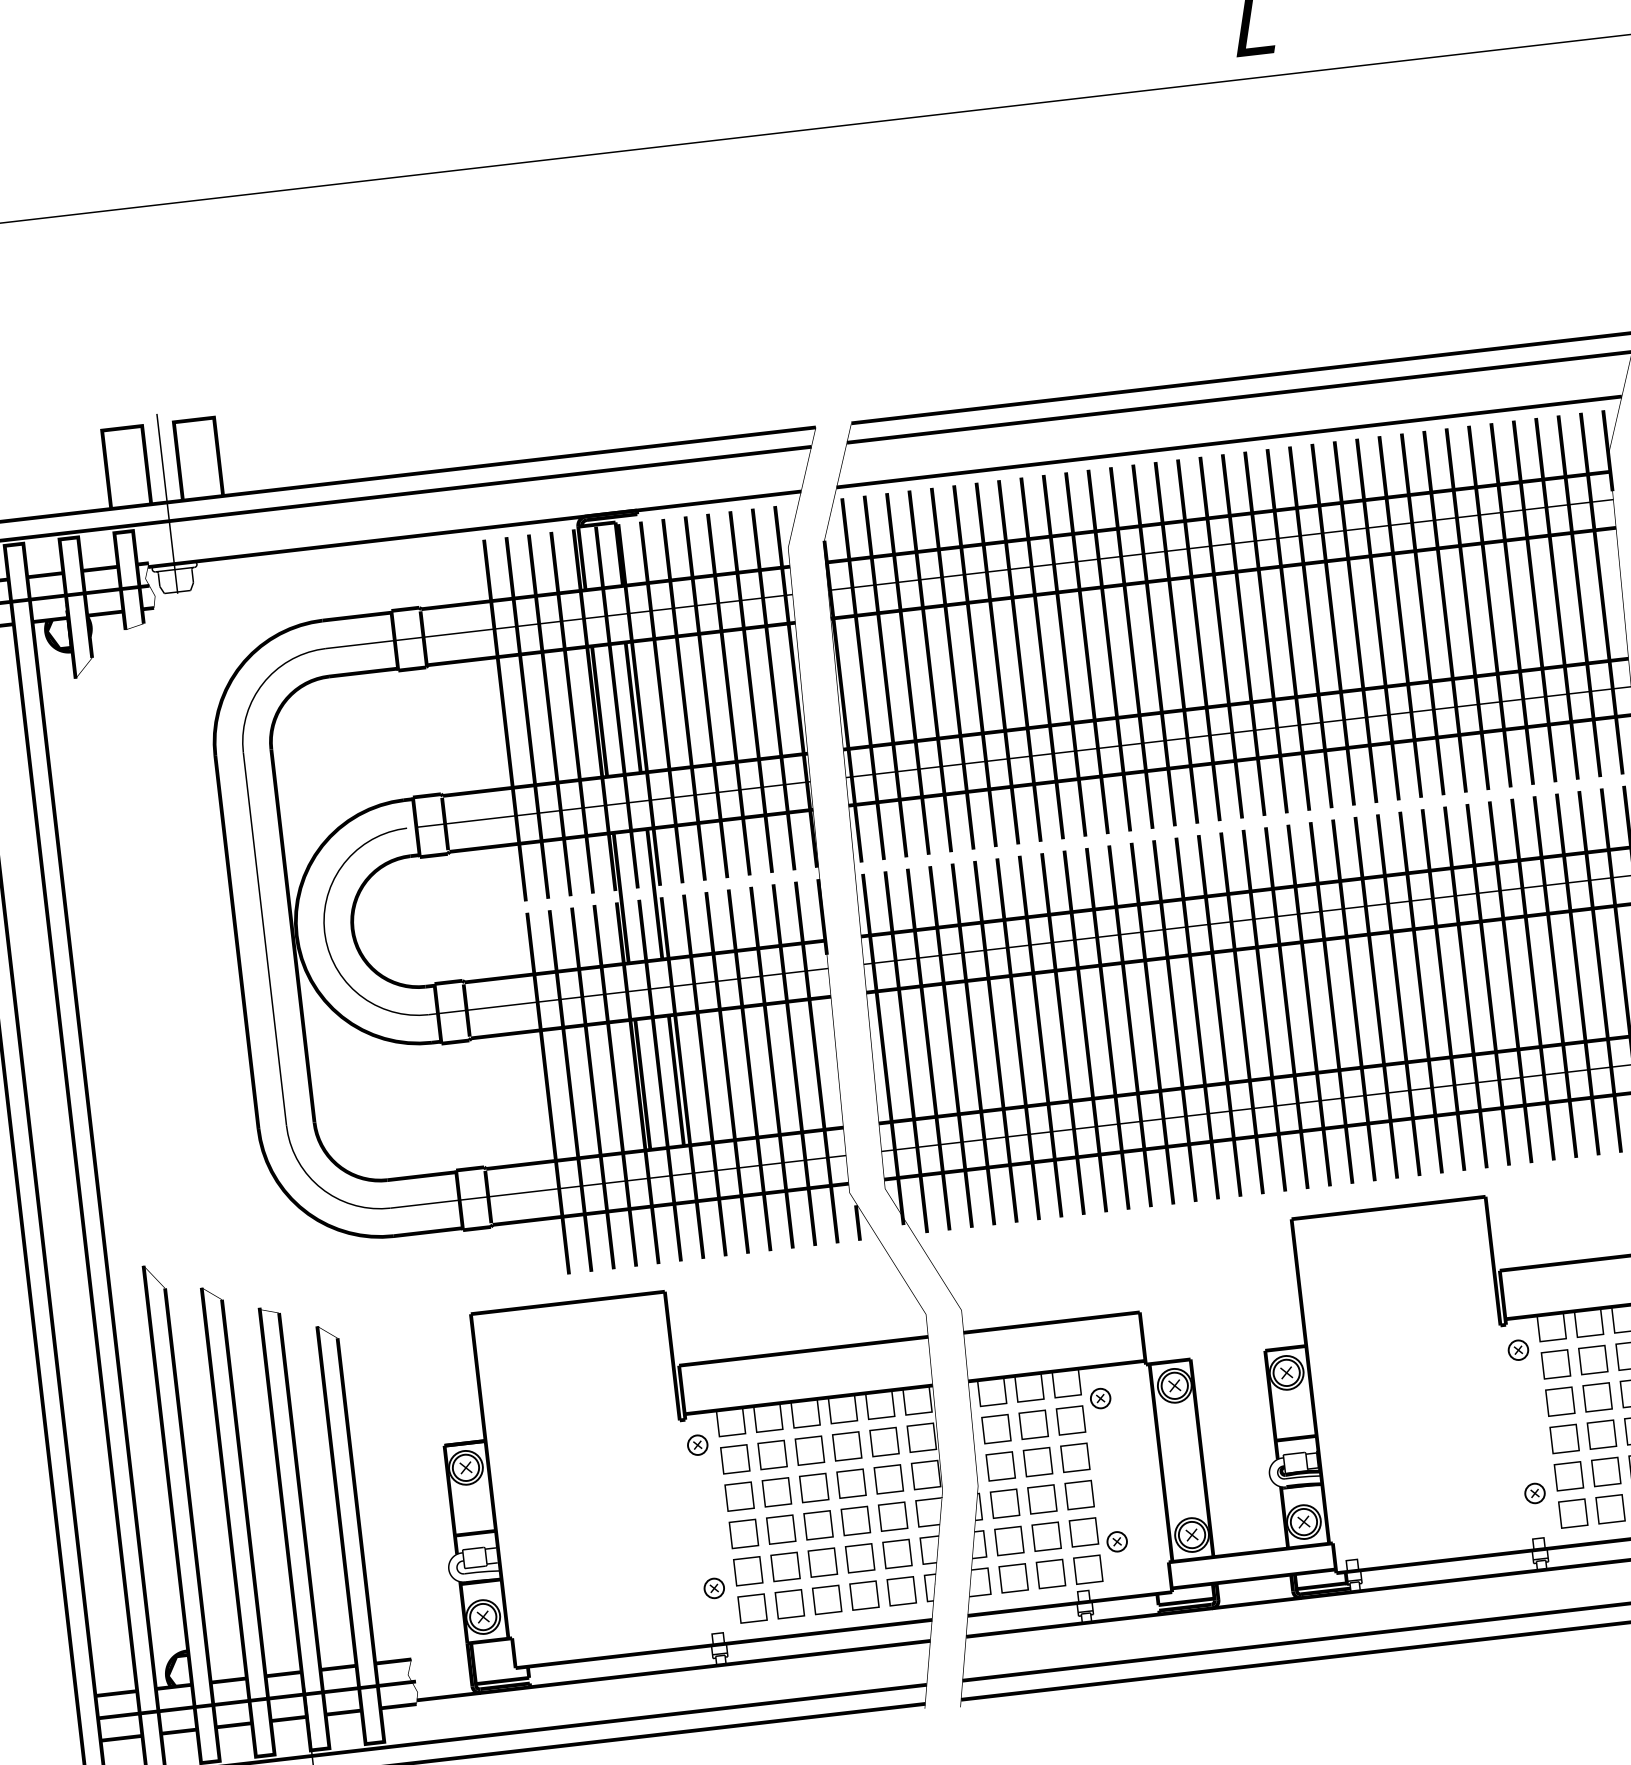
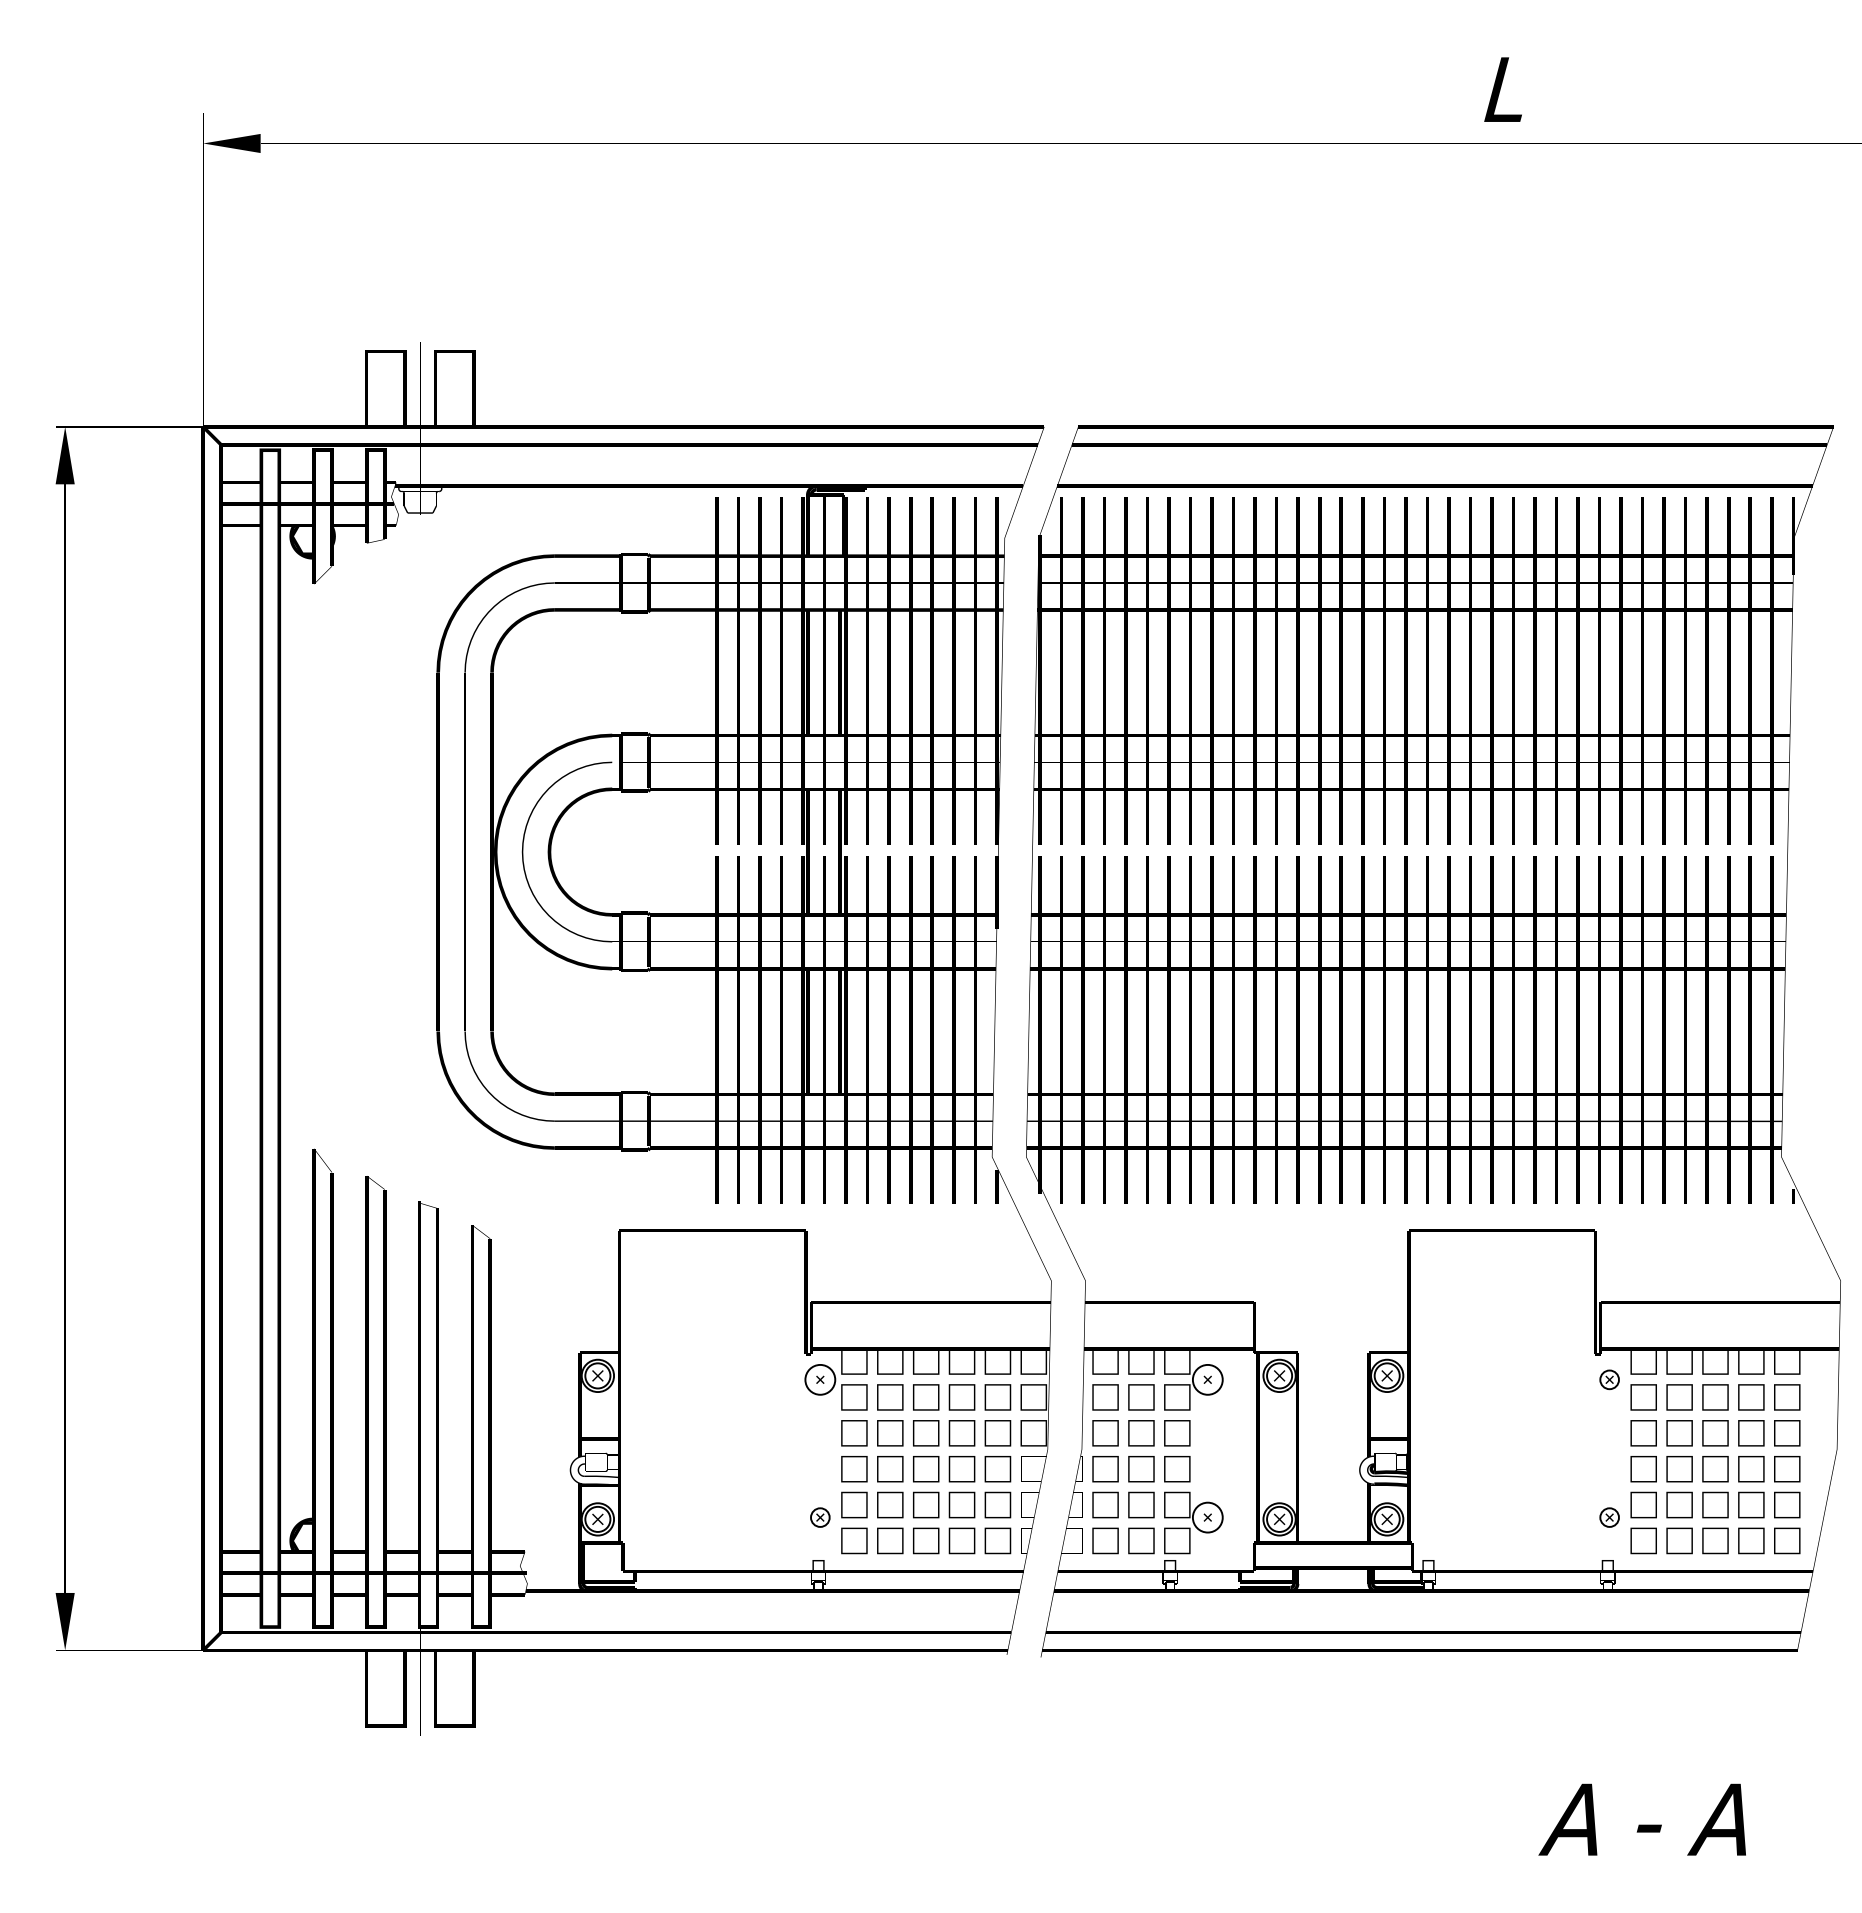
circle: (1100, 1398) -> (1207, 1379), size x1.6
circle: (697, 1444) -> (820, 1379), size x1.6
circle: (1116, 1541) -> (1207, 1517), size x1.6

